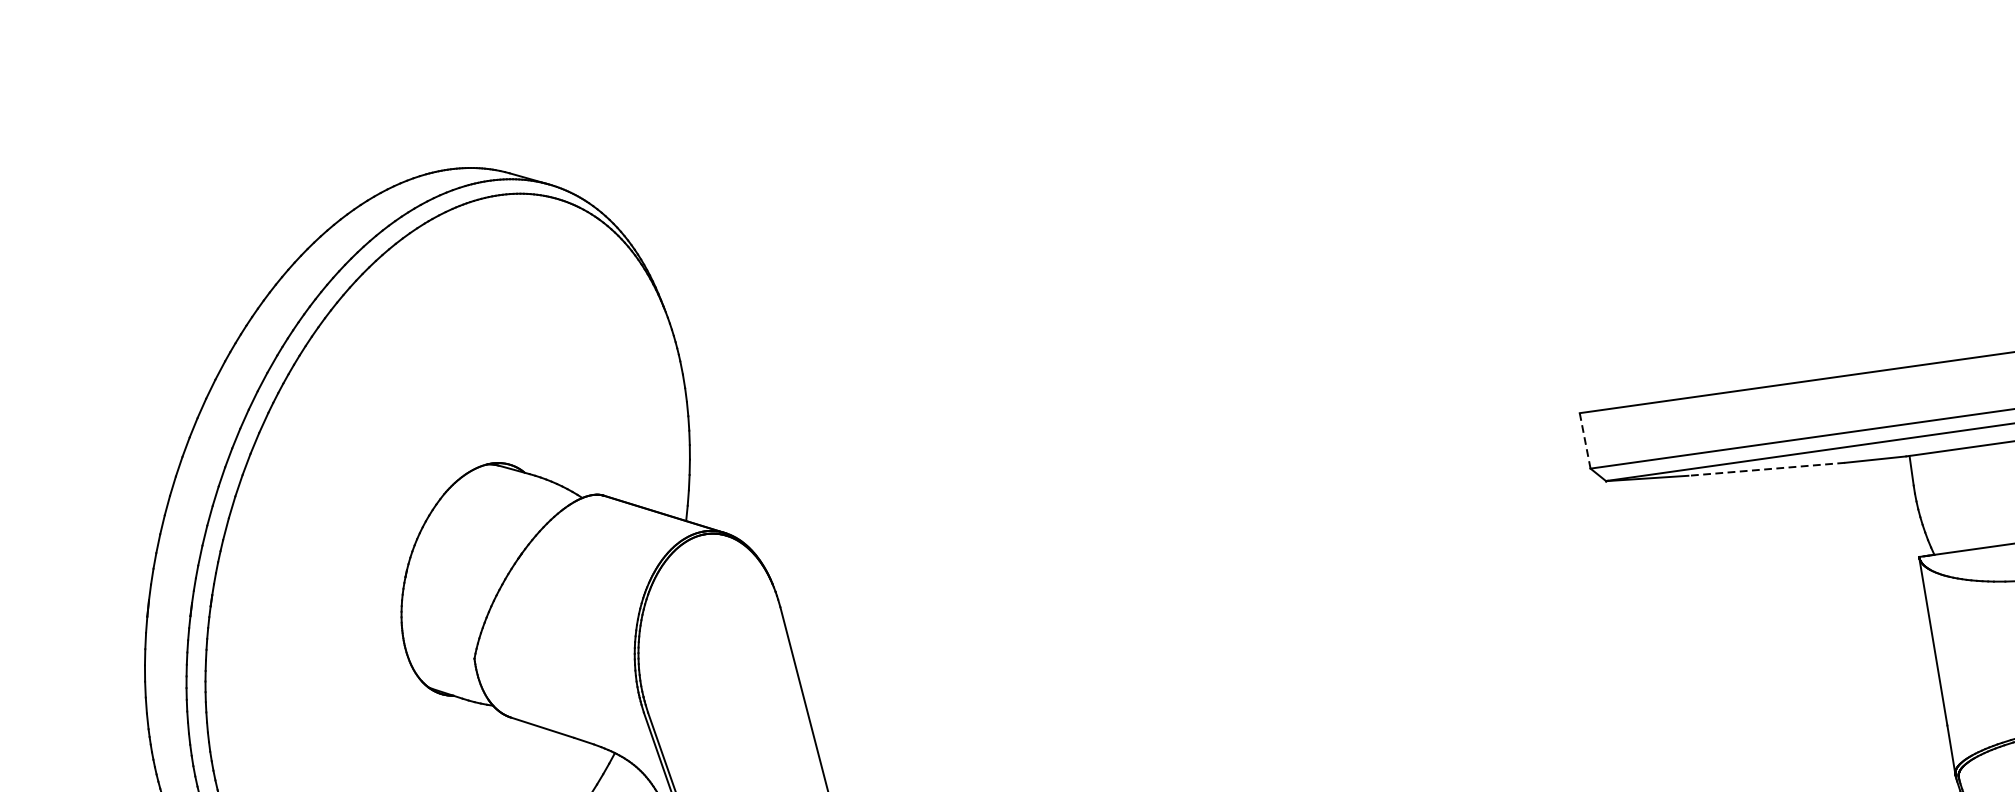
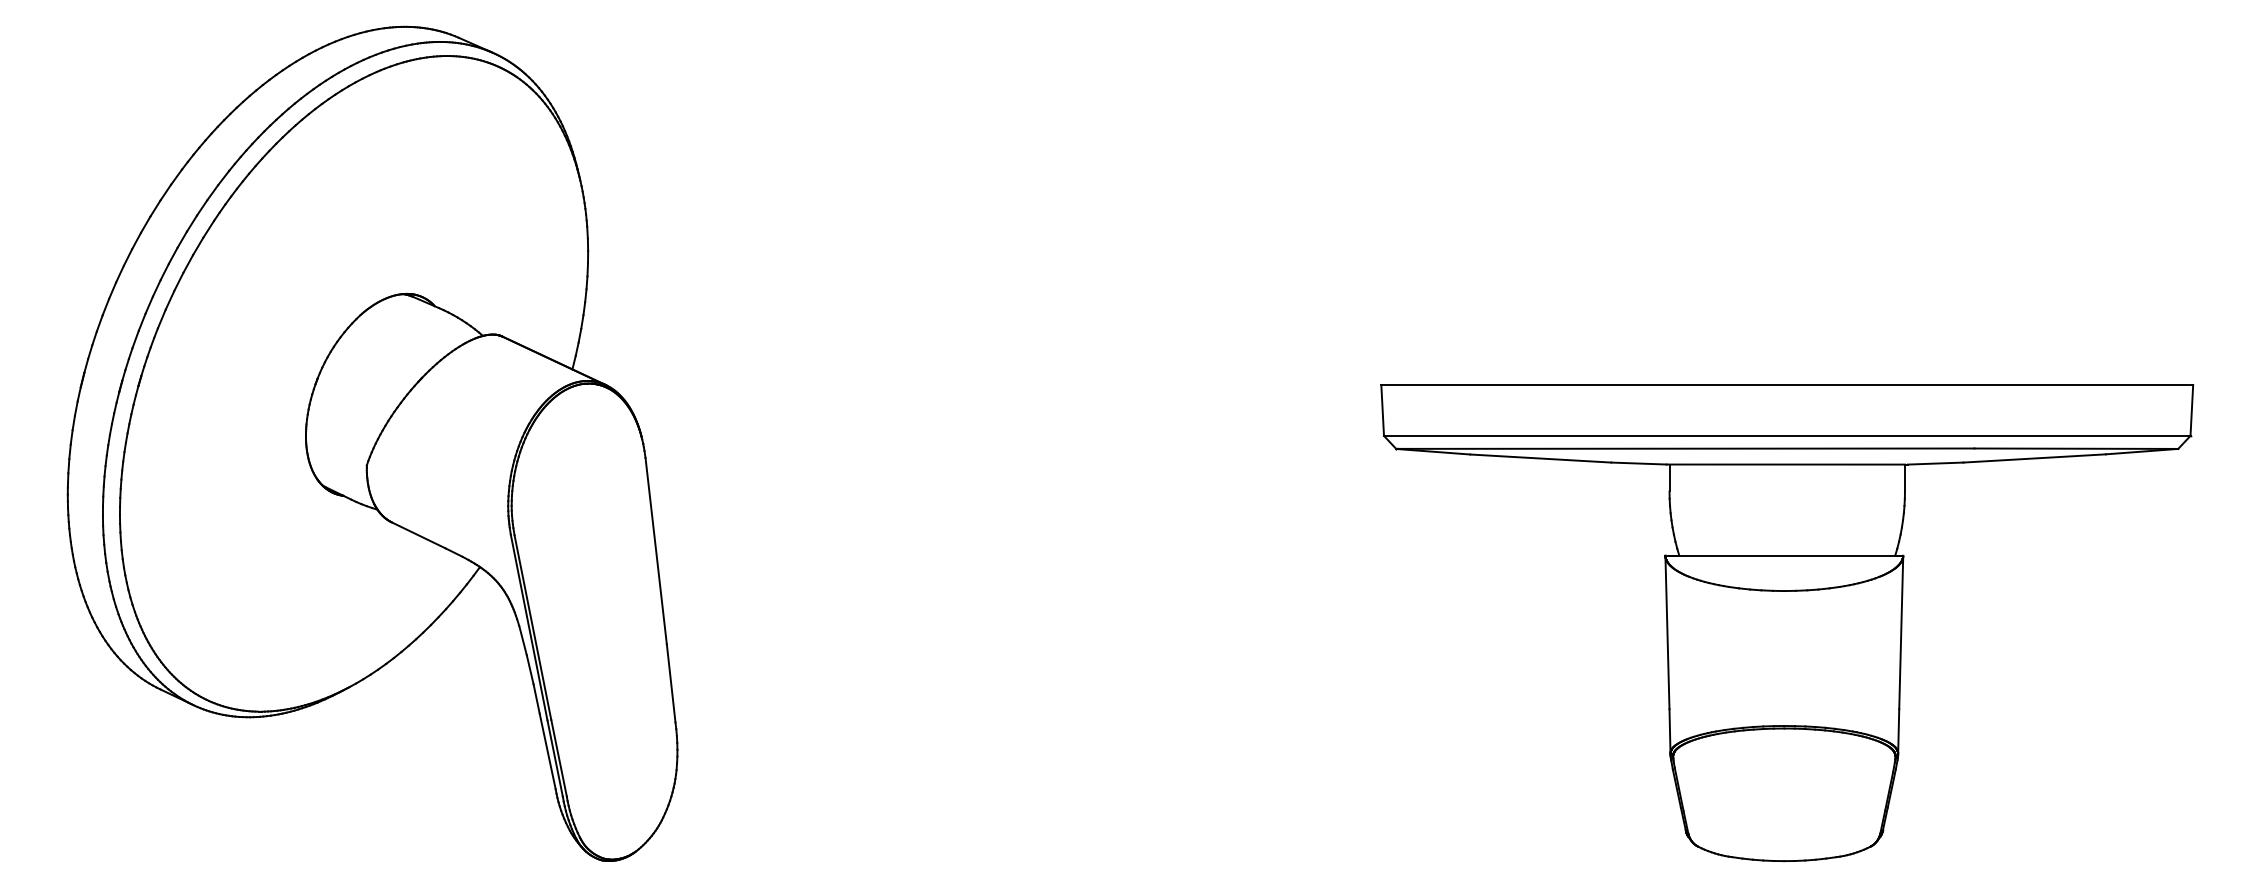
line: (1585, 441) -> (1382, 411), dashed -> solid
line: (1766, 469) -> (1540, 458), dashed -> solid

